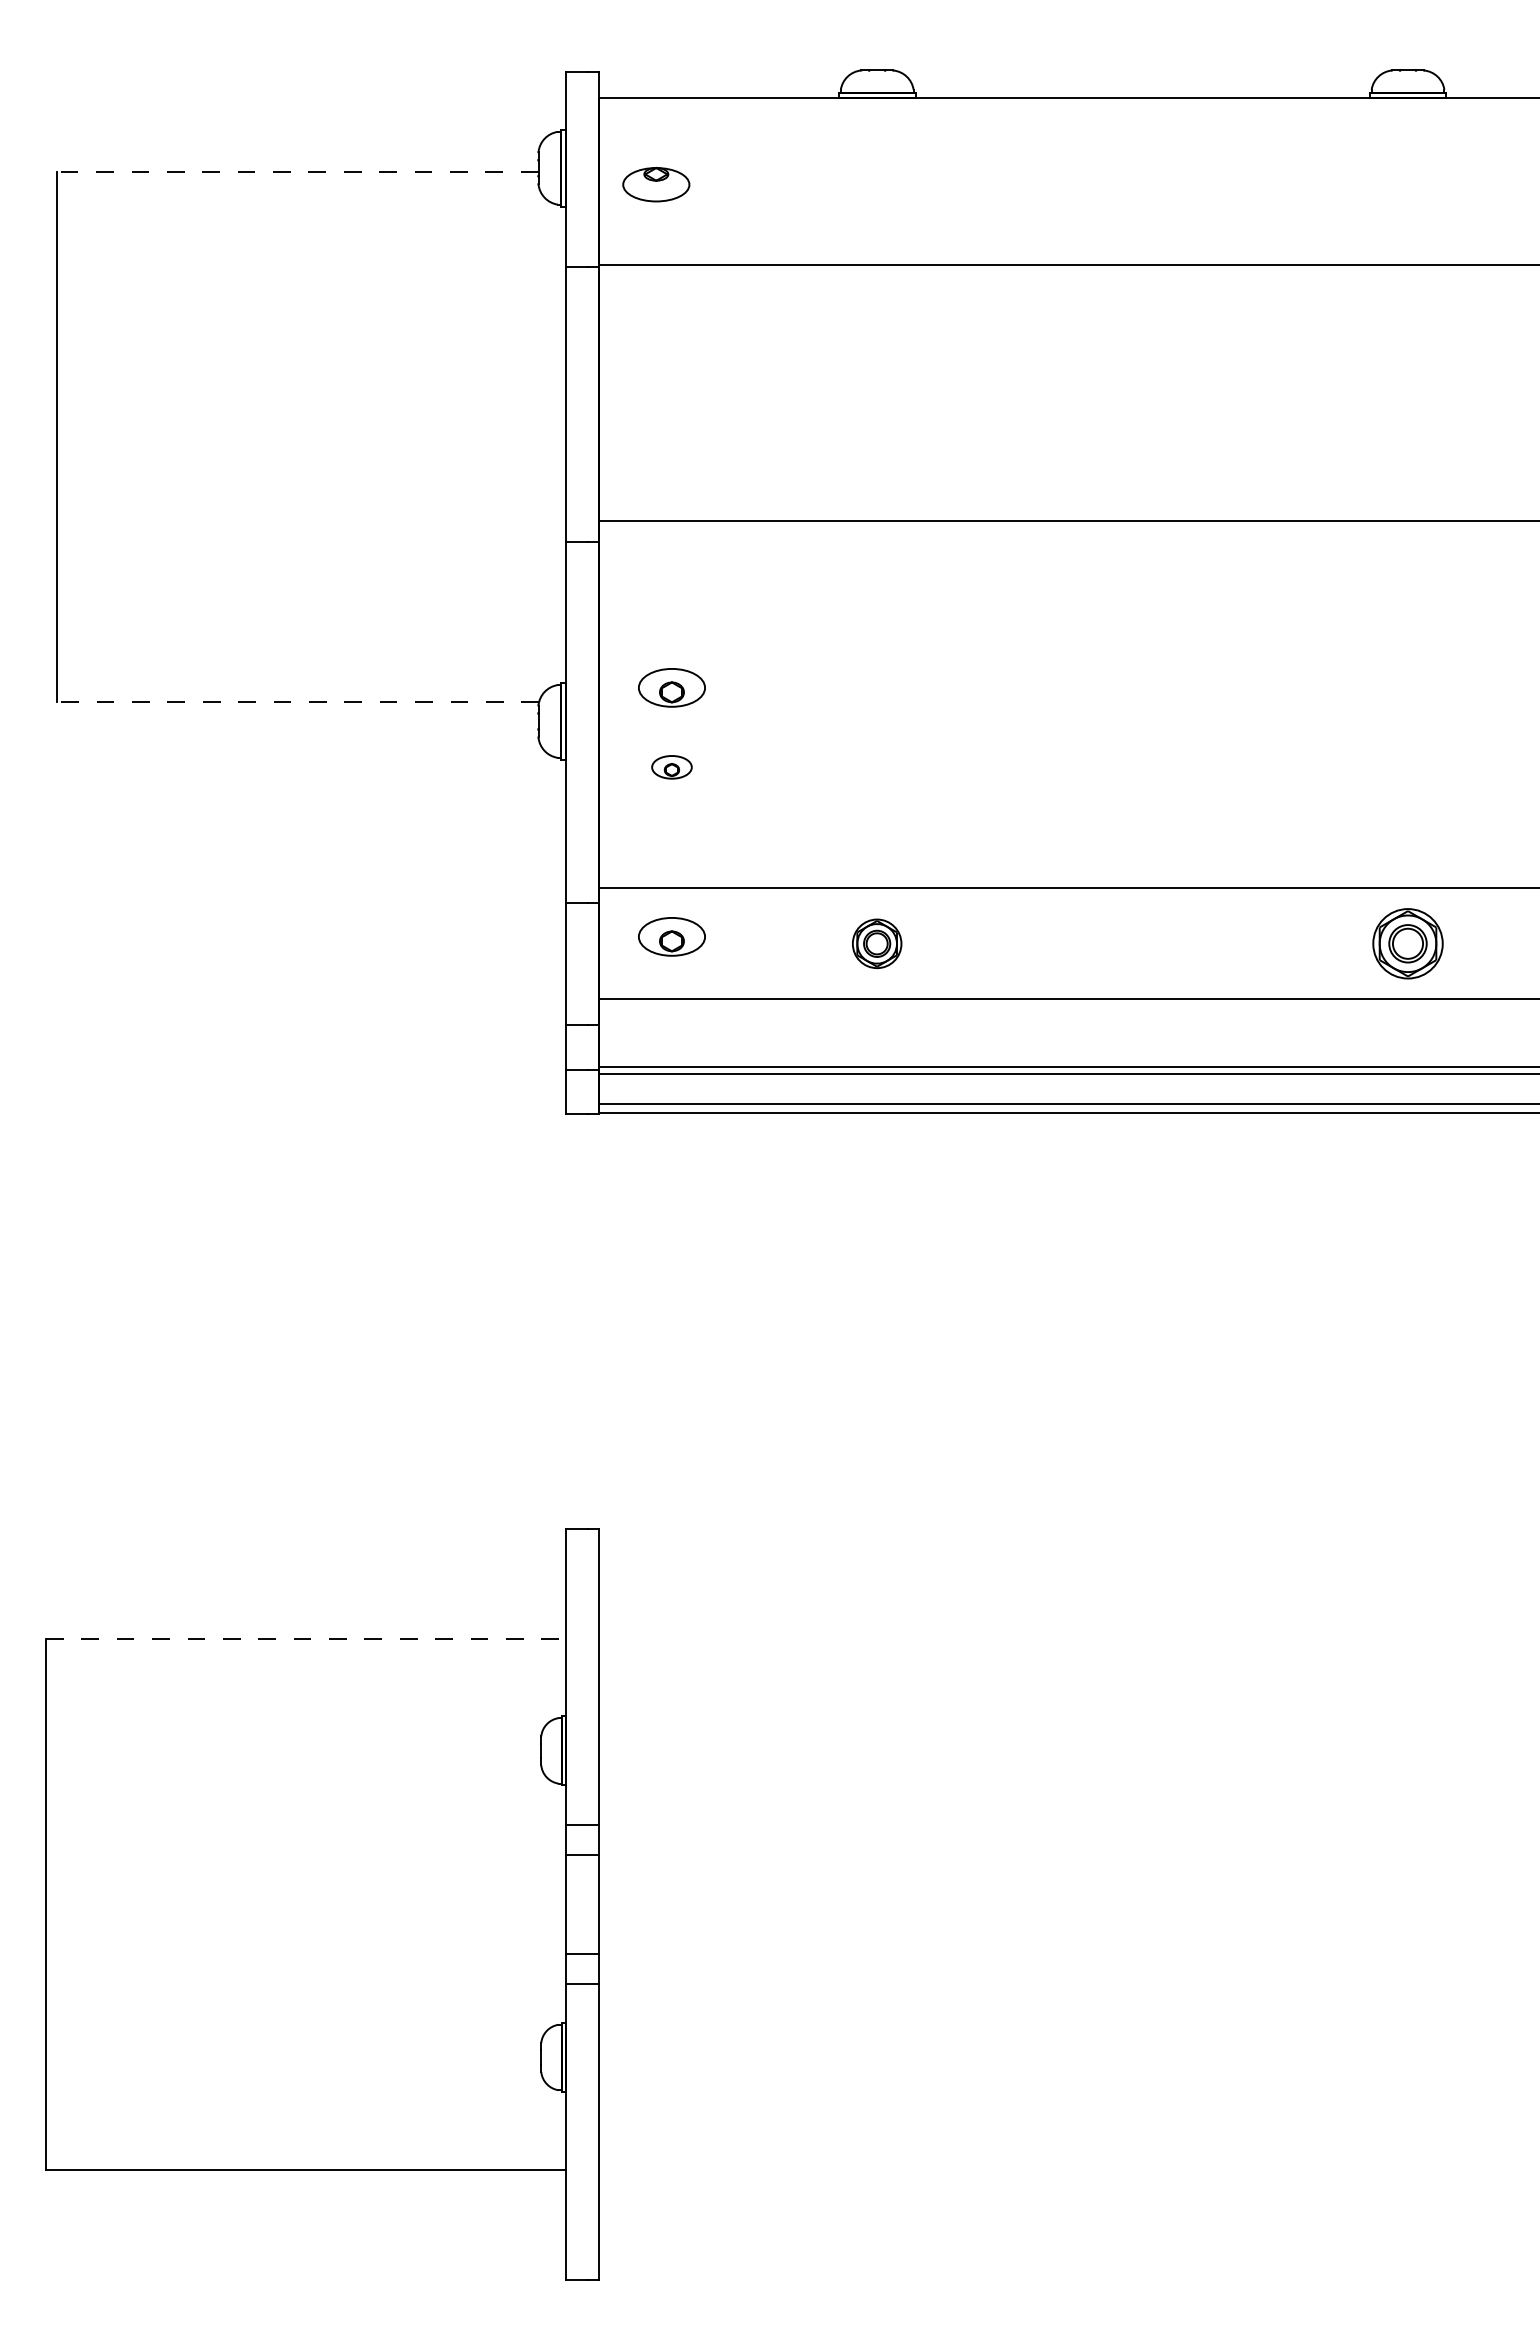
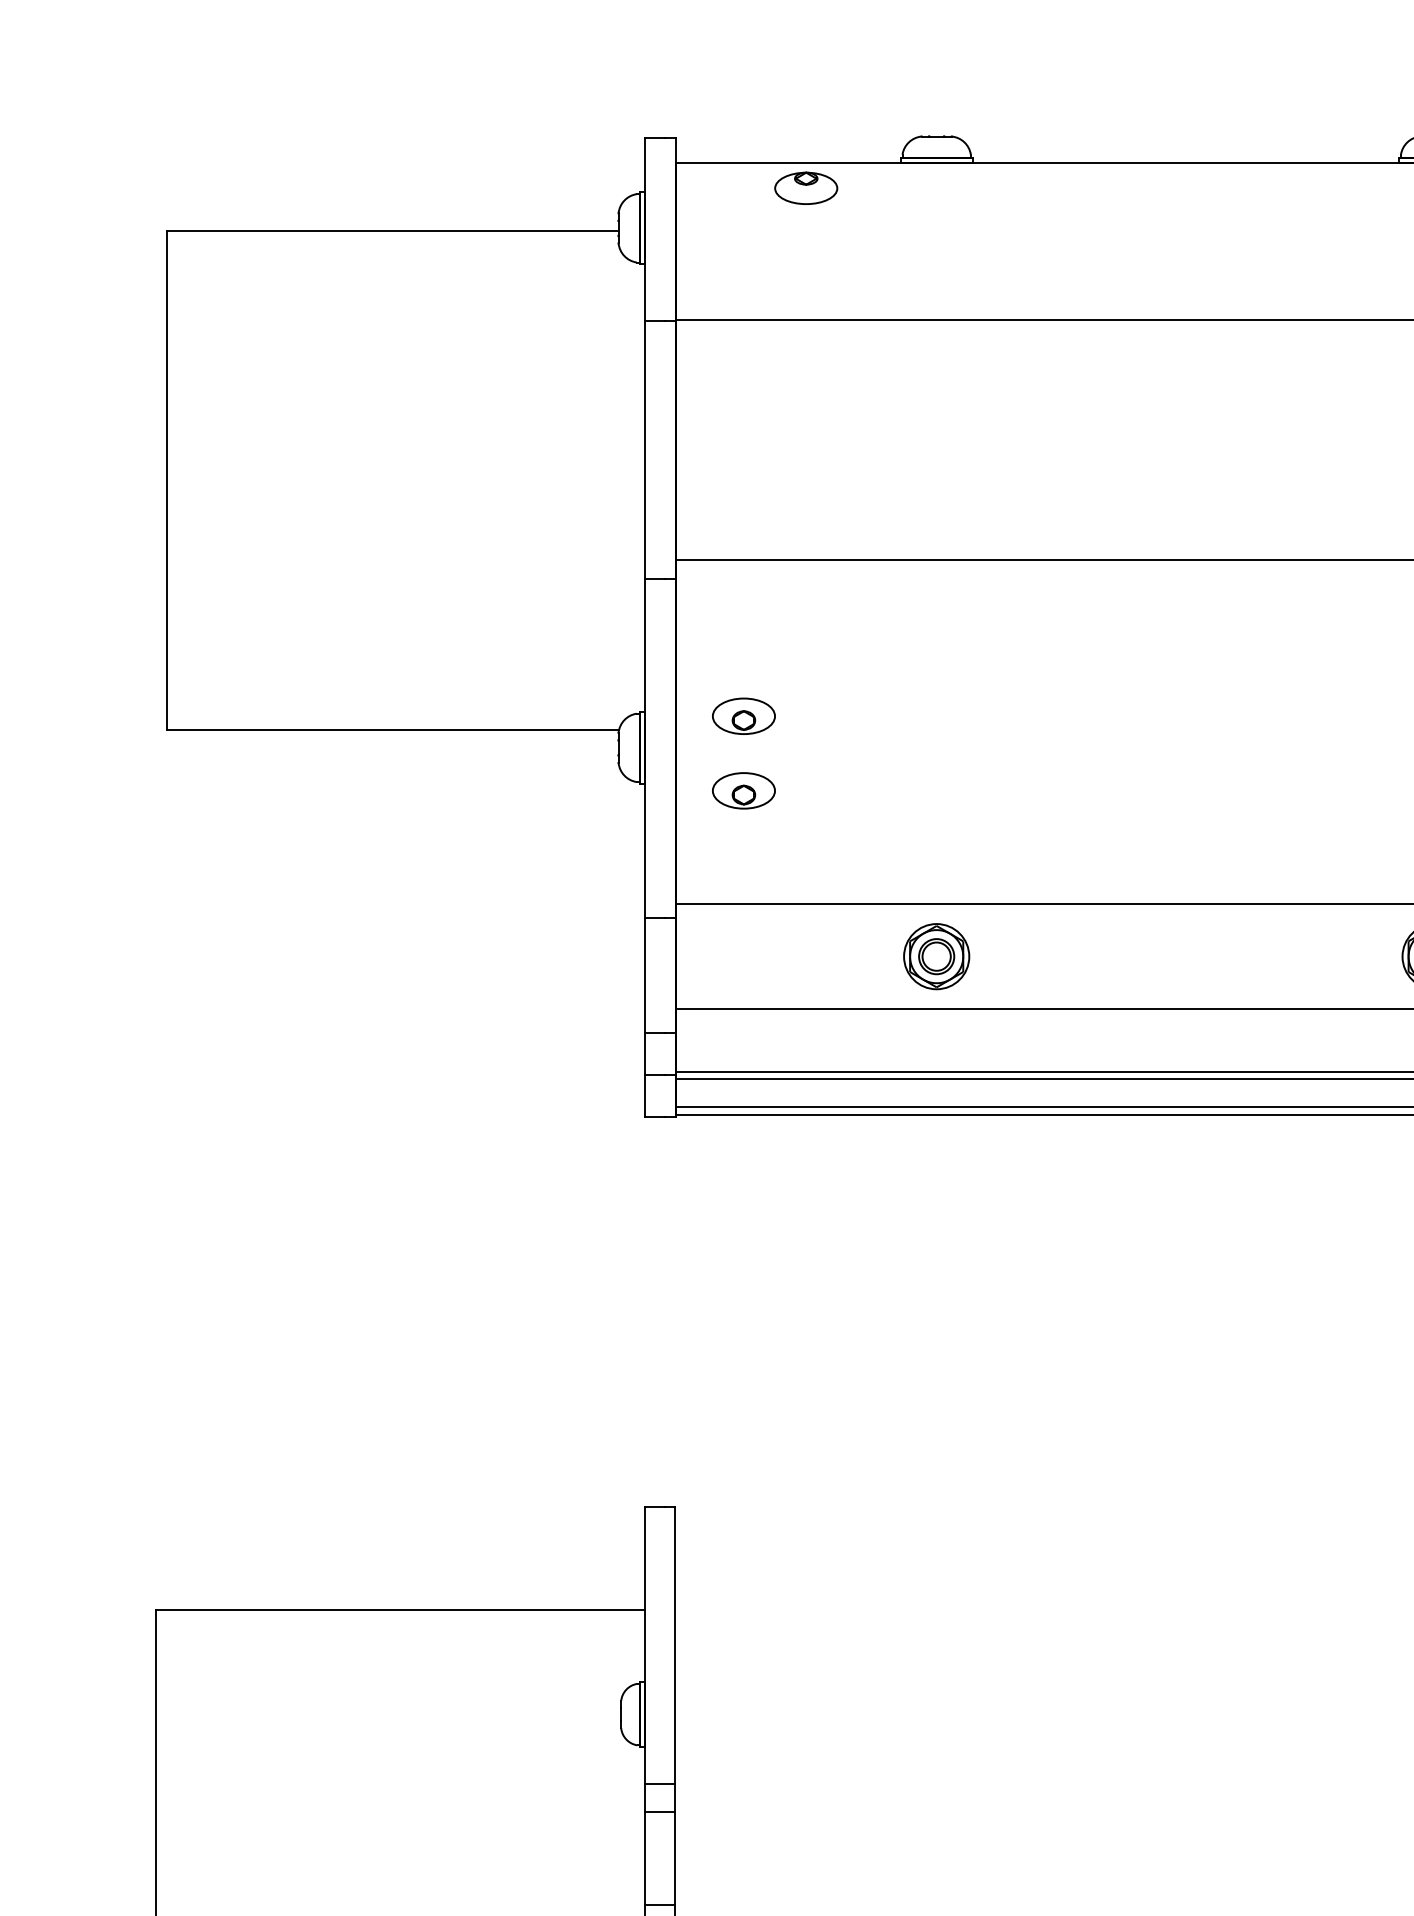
line: (297, 171) -> (392, 231), dashed -> solid
part: (656, 184) -> (806, 188), moved
line: (298, 702) -> (393, 730), dashed -> solid
part: (671, 767) -> (743, 791), size x1.67
part: (671, 936) -> (743, 949), removed
part: (876, 943) -> (936, 956), size x1.43
line: (306, 1639) -> (400, 1609), dashed -> solid

